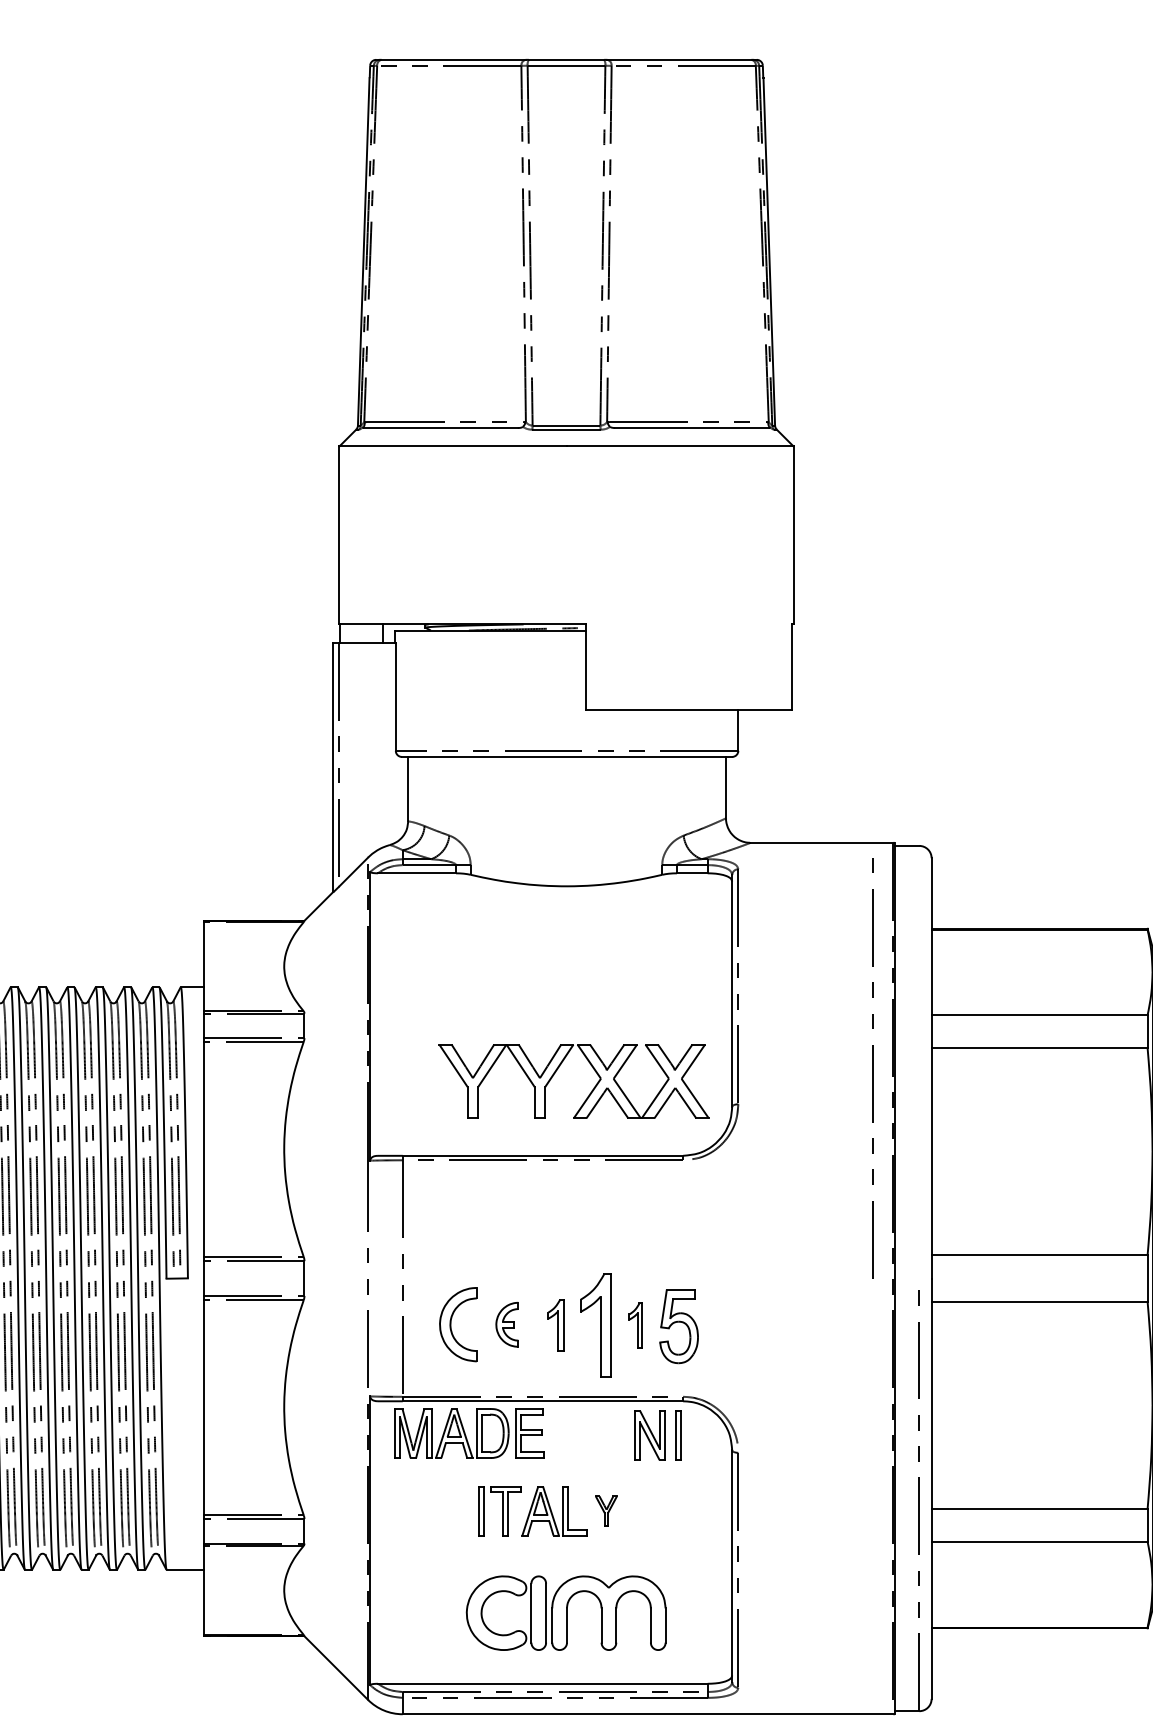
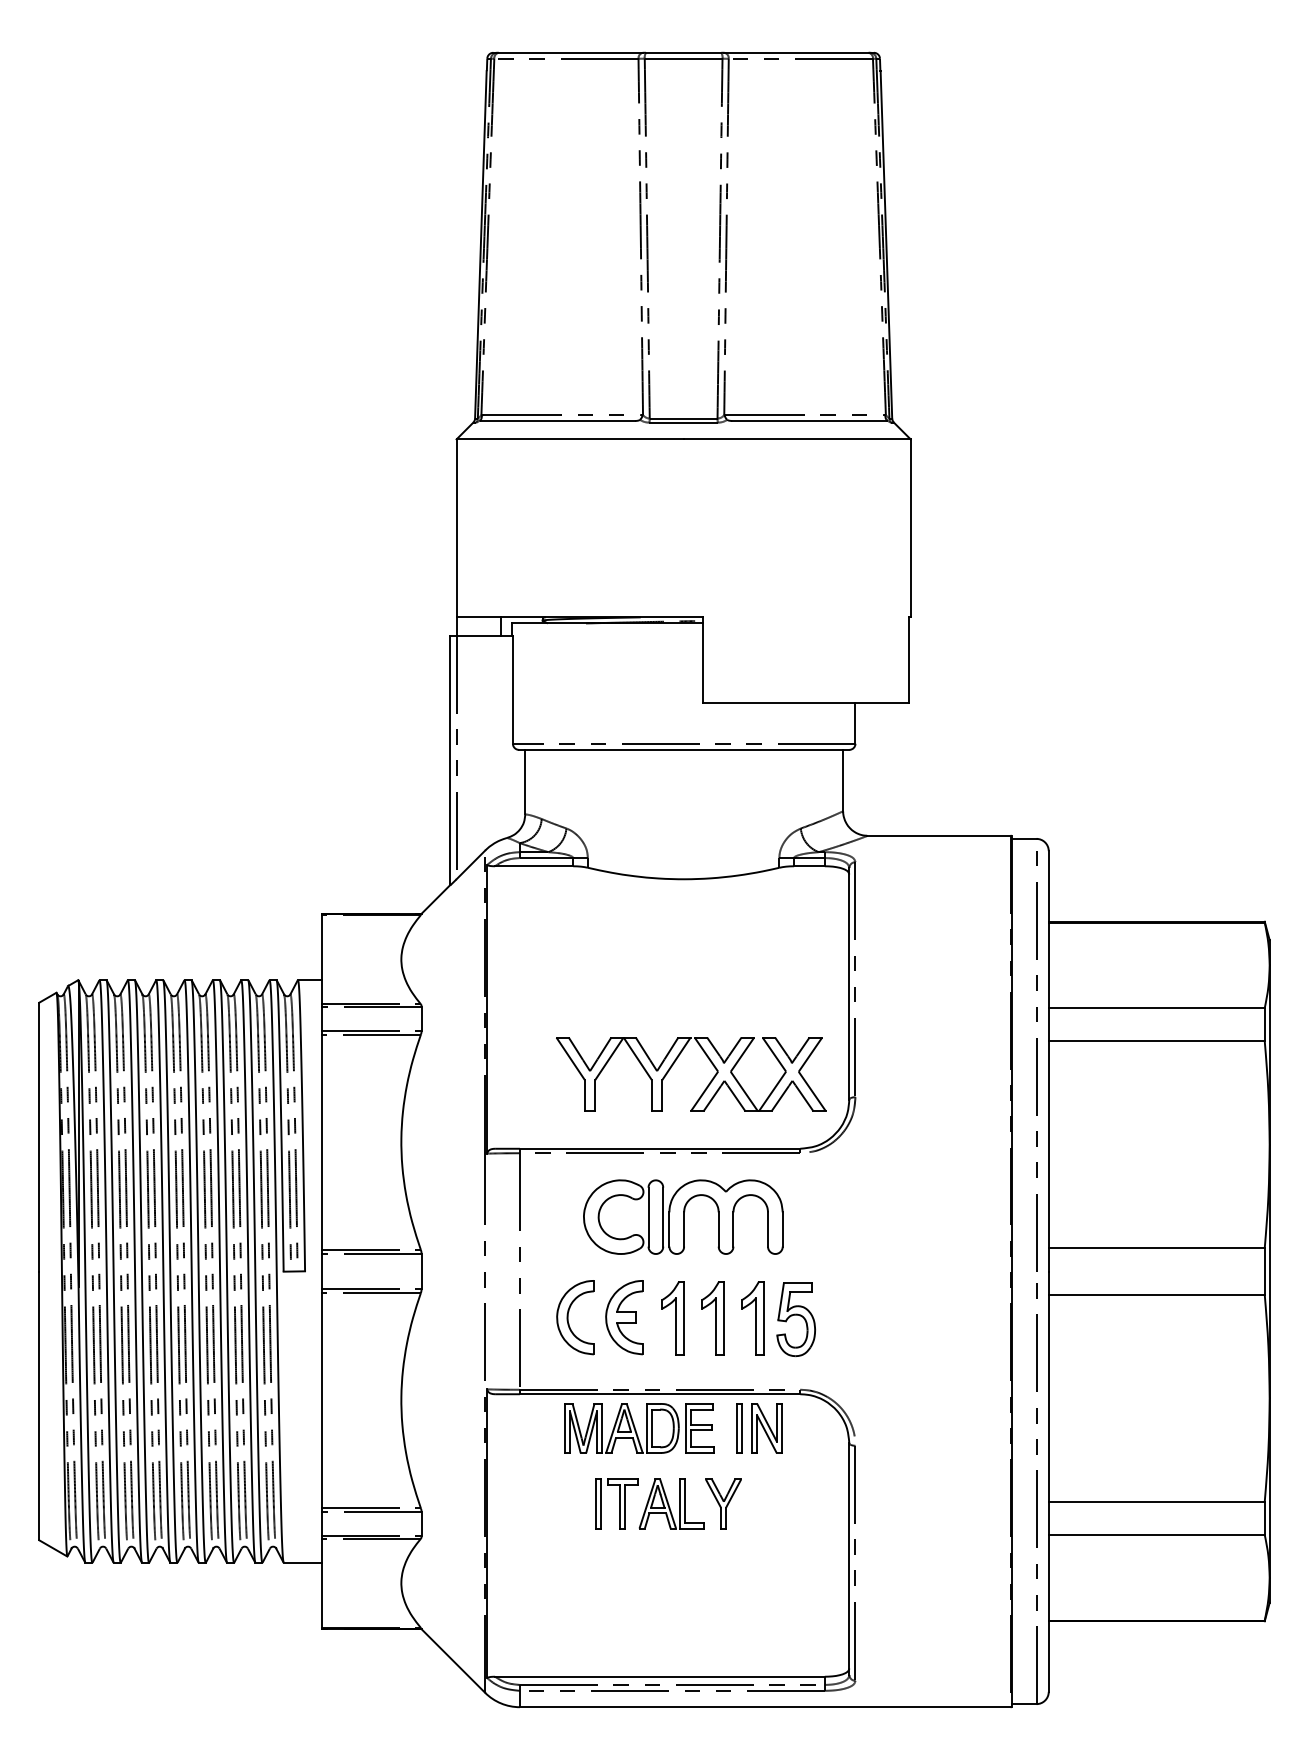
line: (873, 1068) -> (1036, 1061), moved
part: (507, 1324) -> (624, 1317), size x1.67
part: (555, 1325) -> (672, 1318), size x1.43
part: (595, 1325) -> (712, 1318), size x0.71
part: (635, 1325) -> (752, 1318), size x1.67
part: (469, 1433) -> (639, 1428), moved
part: (678, 1435) -> (739, 1428), moved
part: (606, 1510) -> (723, 1503), size x1.67
part: (566, 1612) -> (683, 1216), moved

